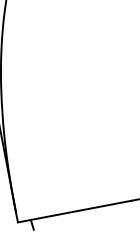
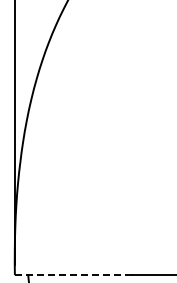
line: (73, 212) -> (72, 275), solid -> dashed

